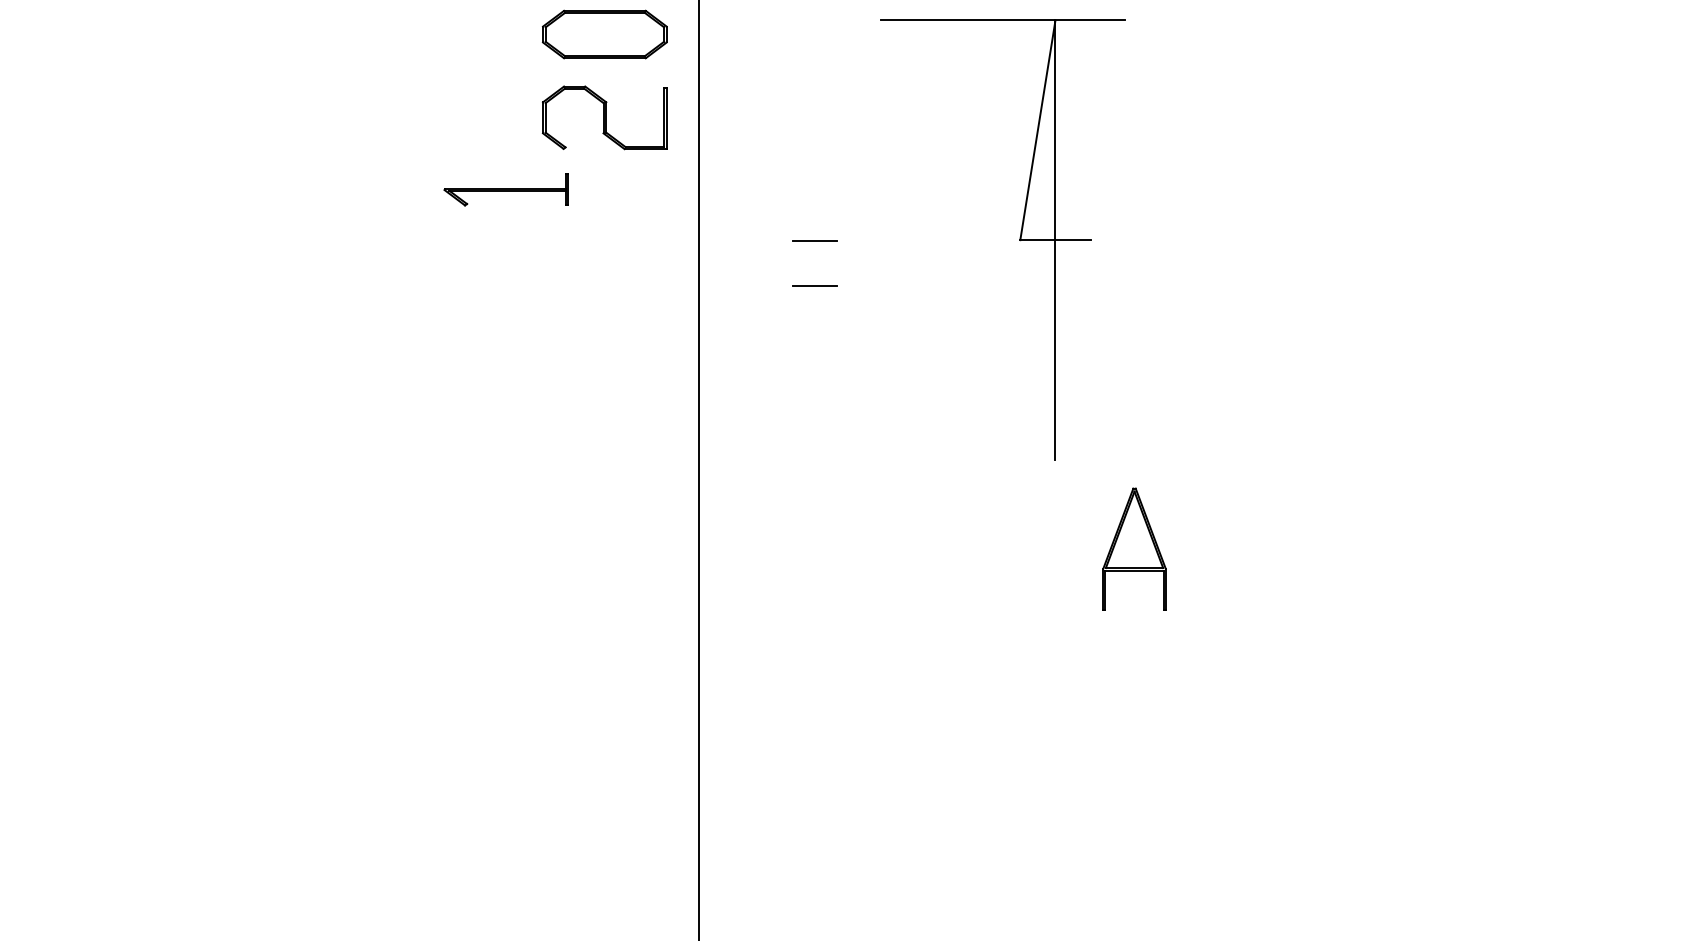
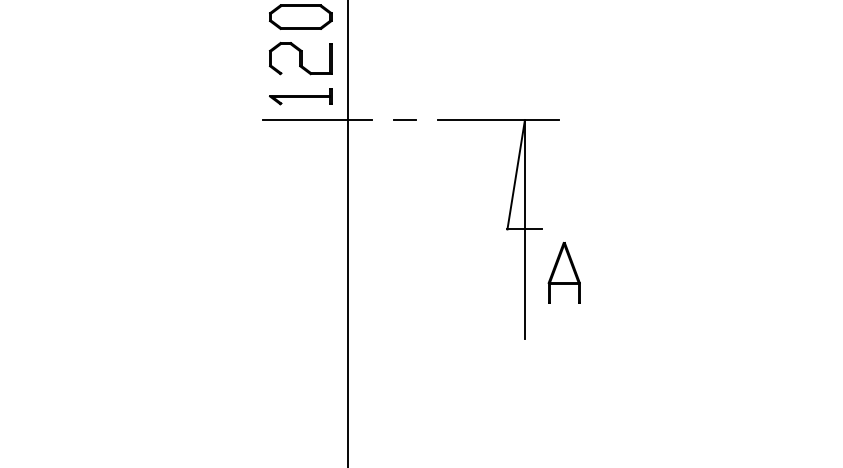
part: (505, 190) -> (300, 96), moved
part: (1018, 240) -> (506, 229), moved
line: (638, 242) -> (317, 120), added
line: (813, 284) -> (404, 141), removed

